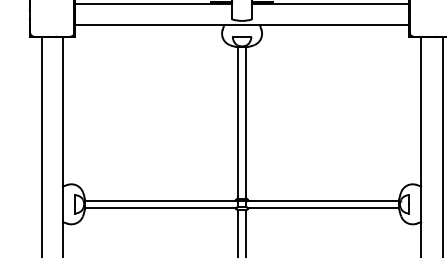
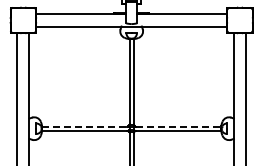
line: (159, 200) -> (84, 126), solid -> dashed
line: (324, 200) -> (178, 126), solid -> dashed

